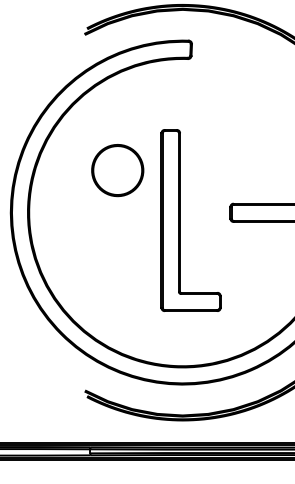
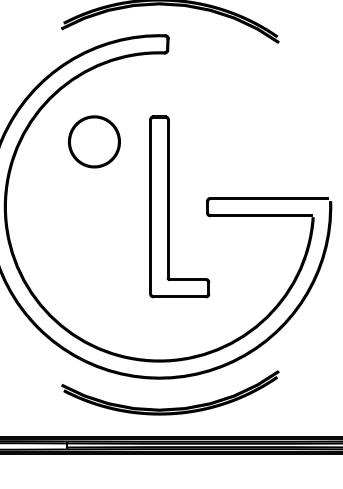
part: (117, 170) -> (94, 141), moved
part: (180, 220) -> (169, 206), moved

